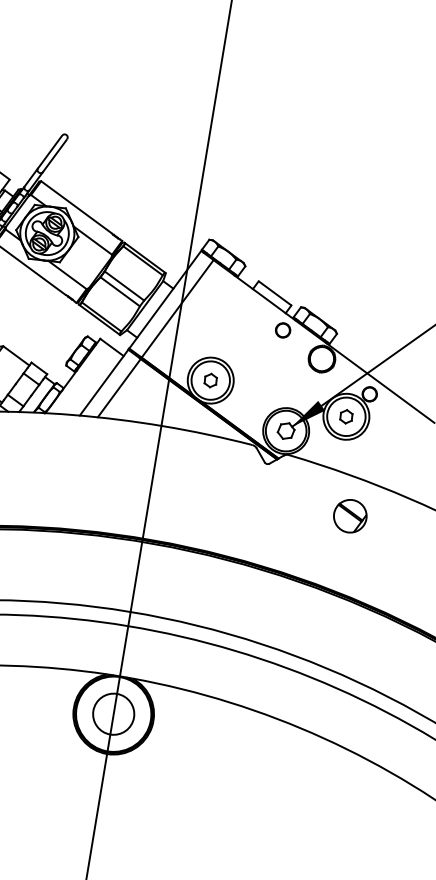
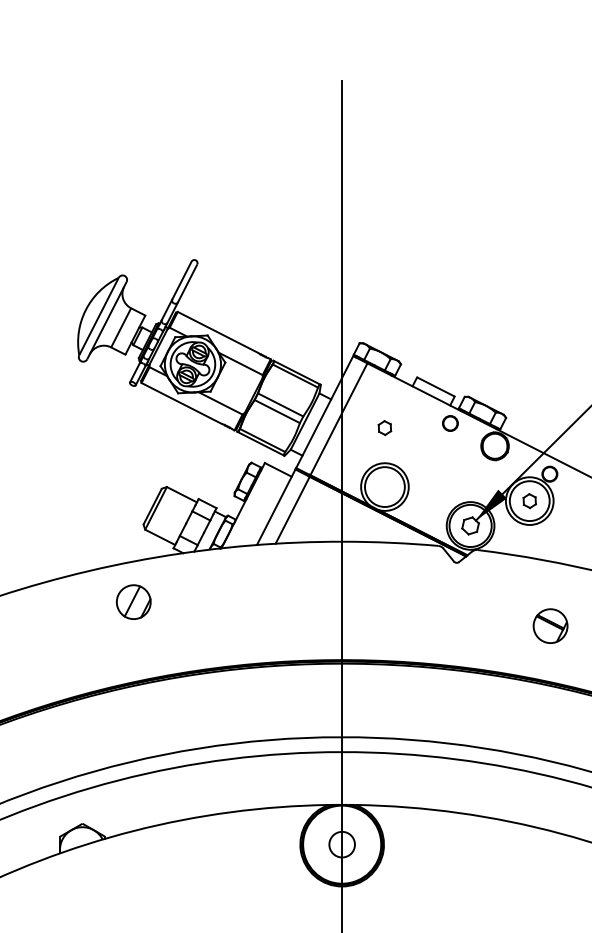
part: (210, 380) -> (384, 428), moved
part: (350, 515) -> (550, 625), moved
circle: (113, 713) -> (341, 844), size x0.6

